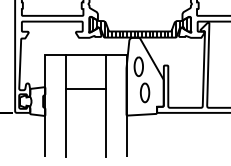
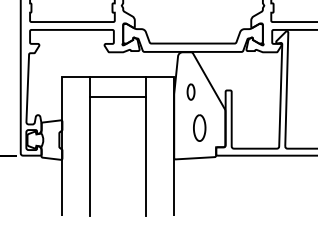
hatch: (138, 27) -> (190, 37), removed
part: (138, 66) -> (190, 91), size x0.6
line: (86, 89) -> (118, 97), moved

